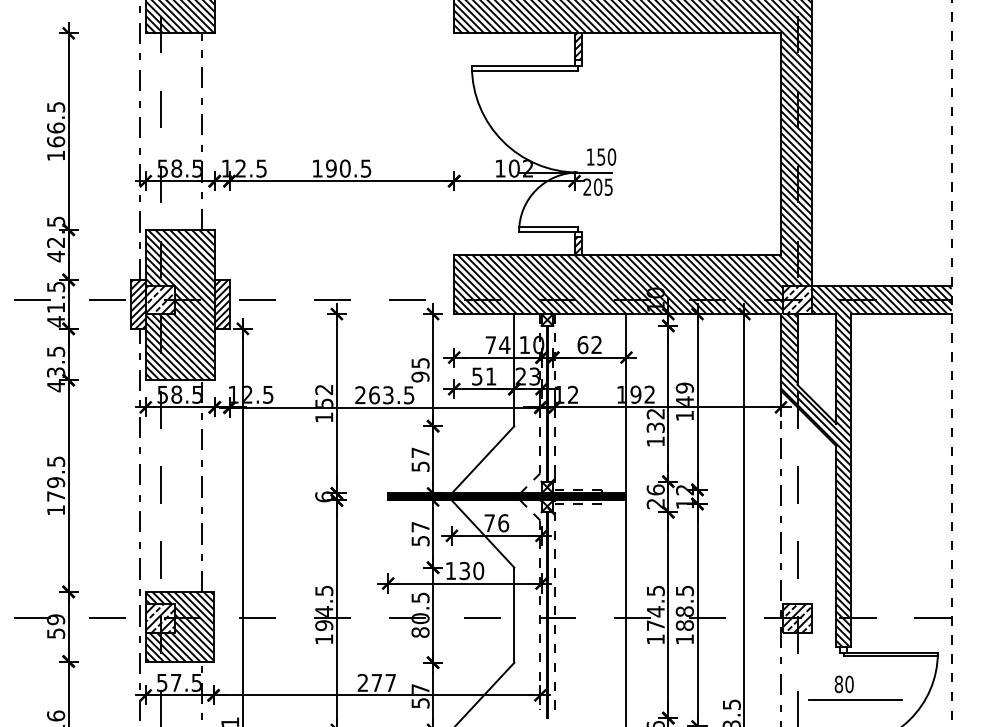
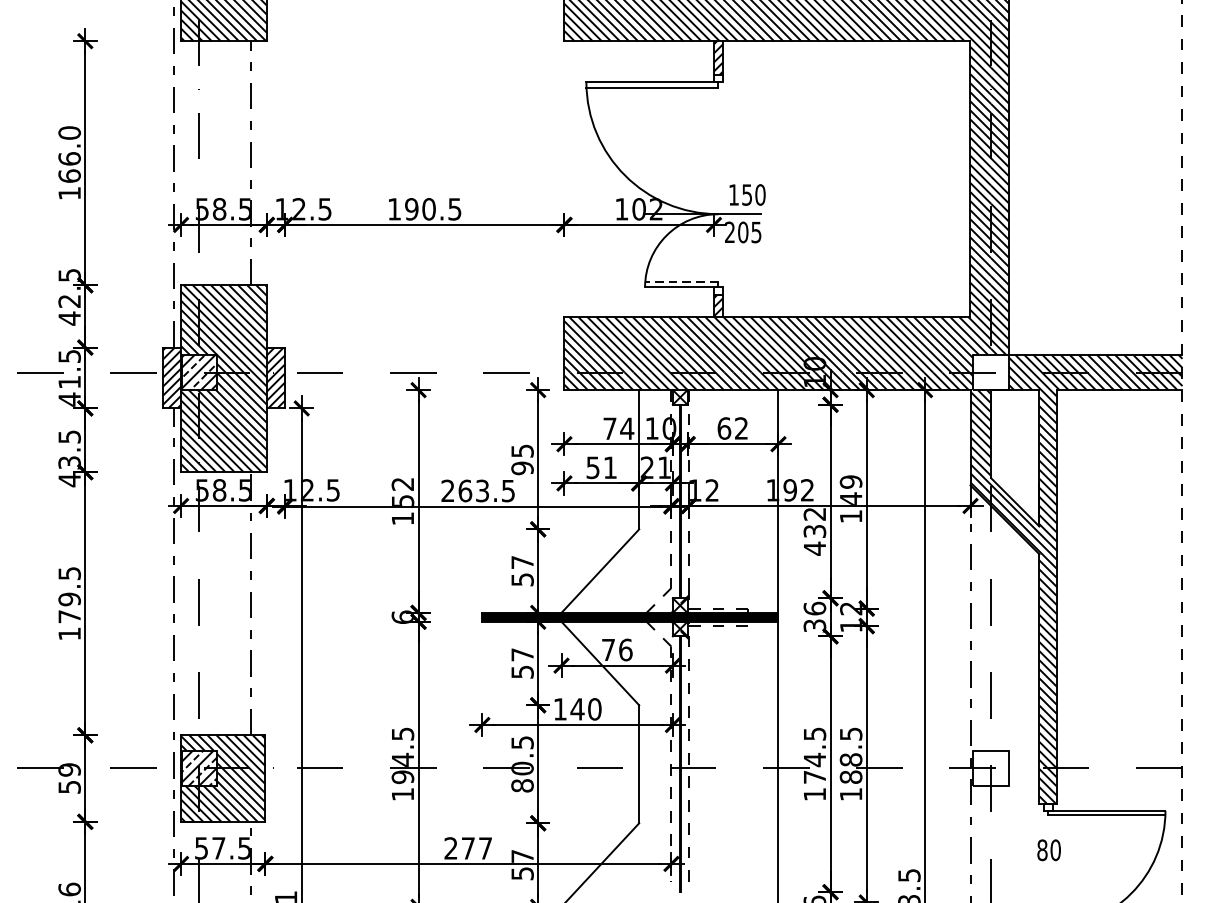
text: (56, 106) -> (70, 132), 166.5 -> 166.0
line: (548, 226) -> (681, 281), solid -> dashed
hatch: (797, 299) -> (991, 371), removed
text: (534, 376) -> (664, 467), 23 -> 21
text: (655, 441) -> (814, 548), 132 -> 432
text: (655, 503) -> (814, 625), 26 -> 36
text: (464, 570) -> (577, 708), 130 -> 140
hatch: (797, 618) -> (991, 768), removed
line: (855, 699) -> (1063, 869), removed

